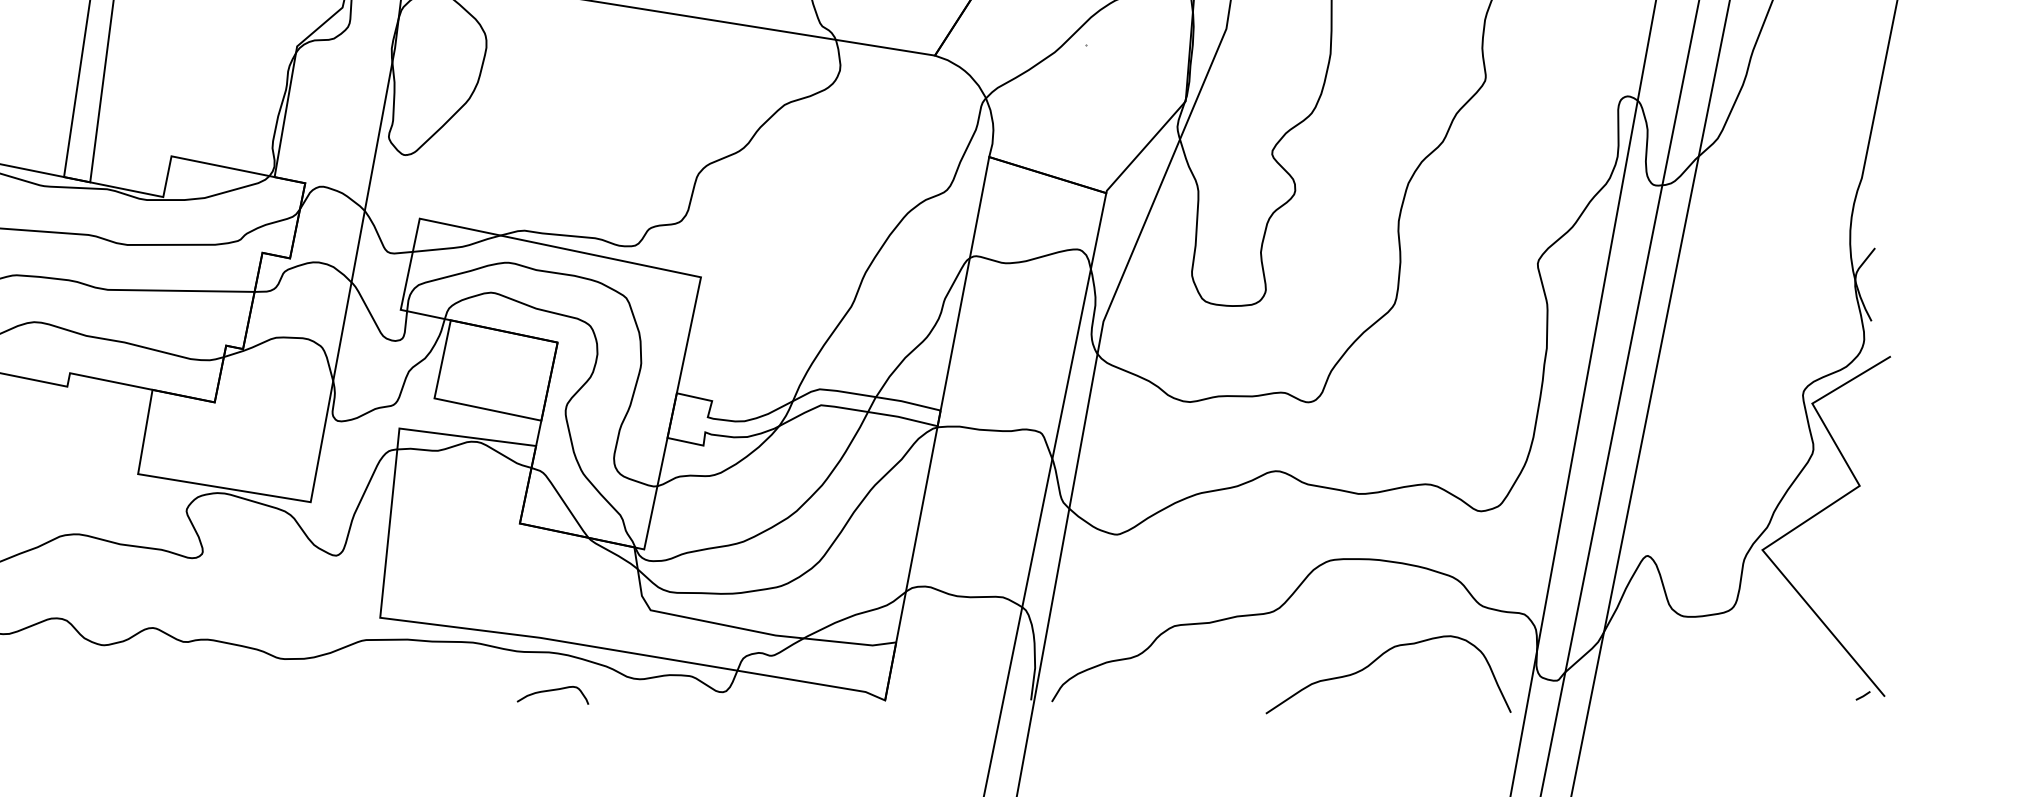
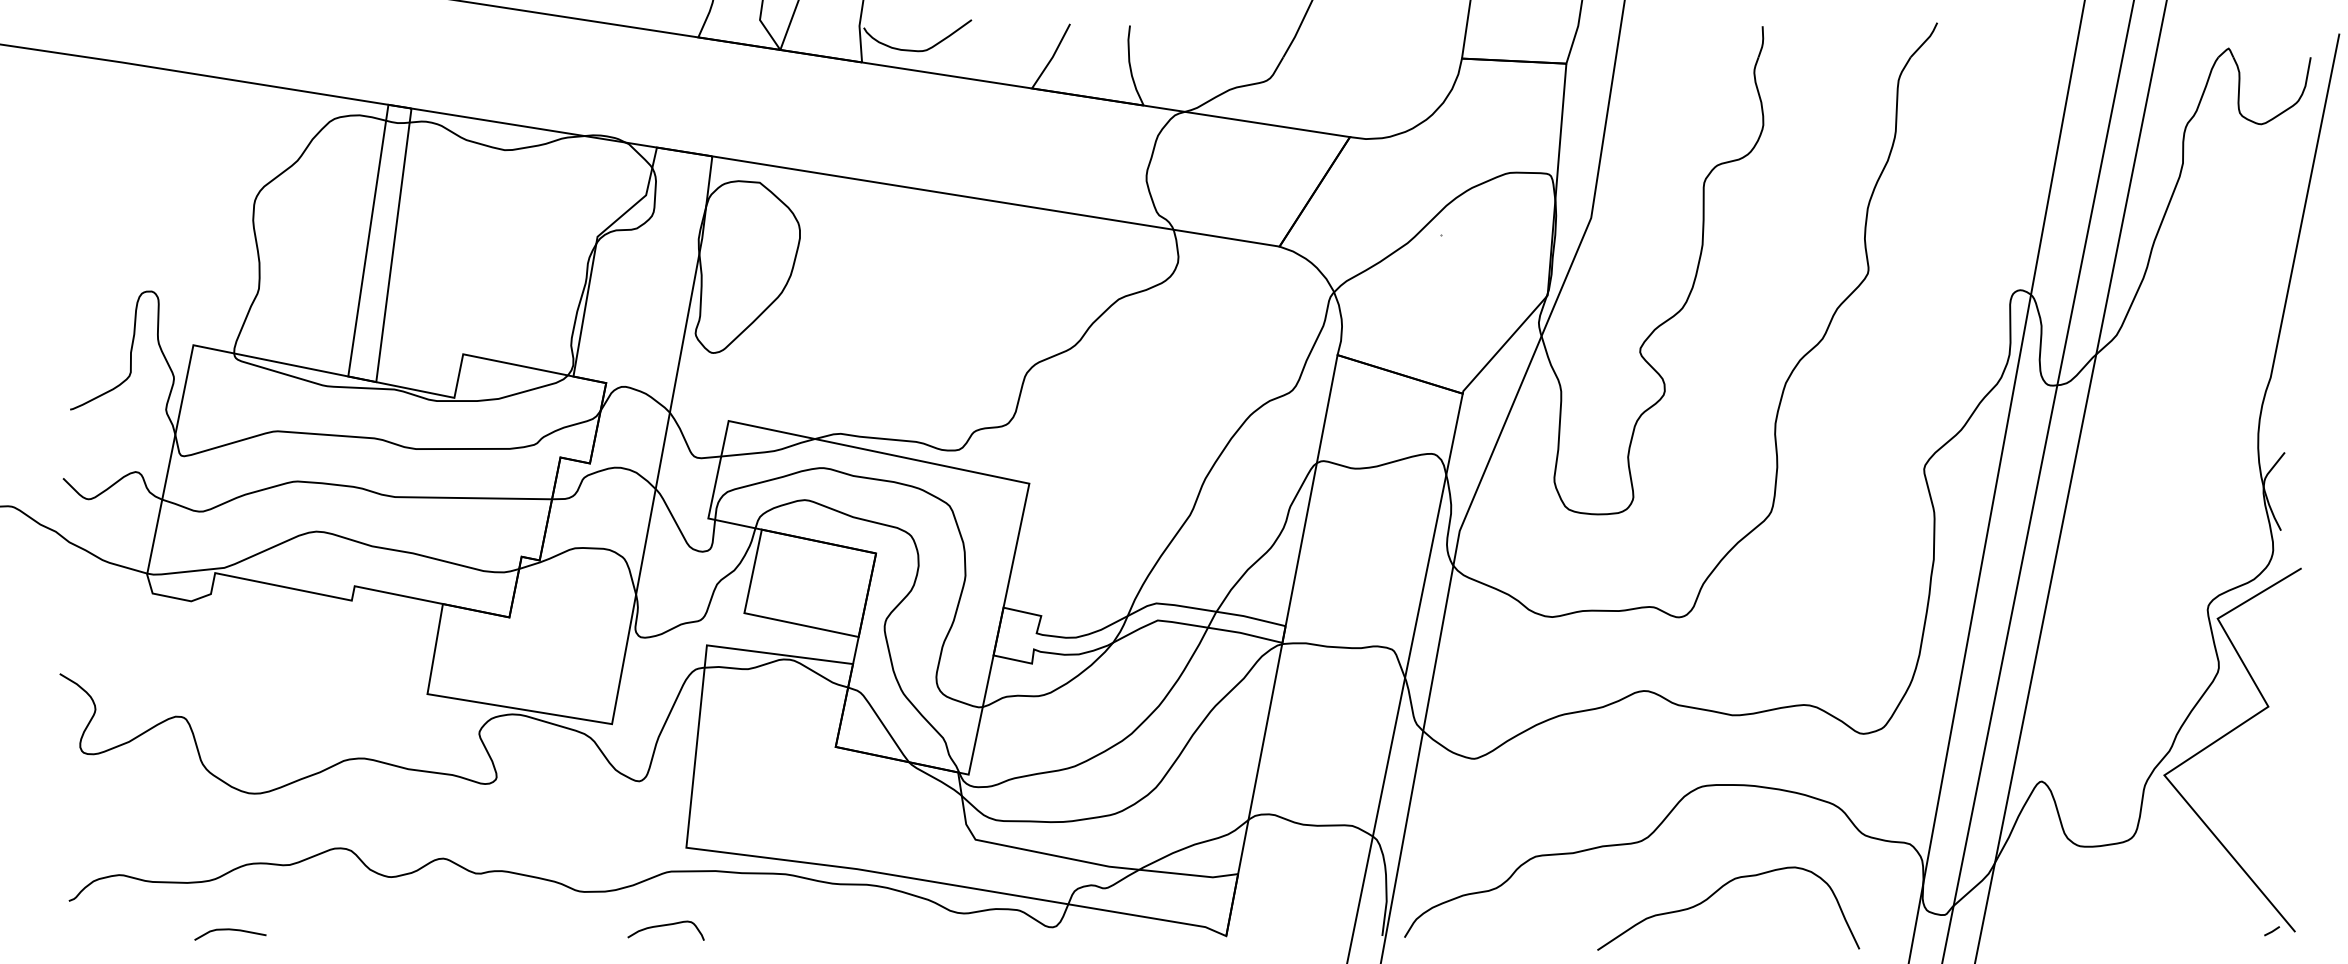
curve: (1379, 658) -> (1718, 891), moved
curve: (551, 691) -> (664, 926), moved

